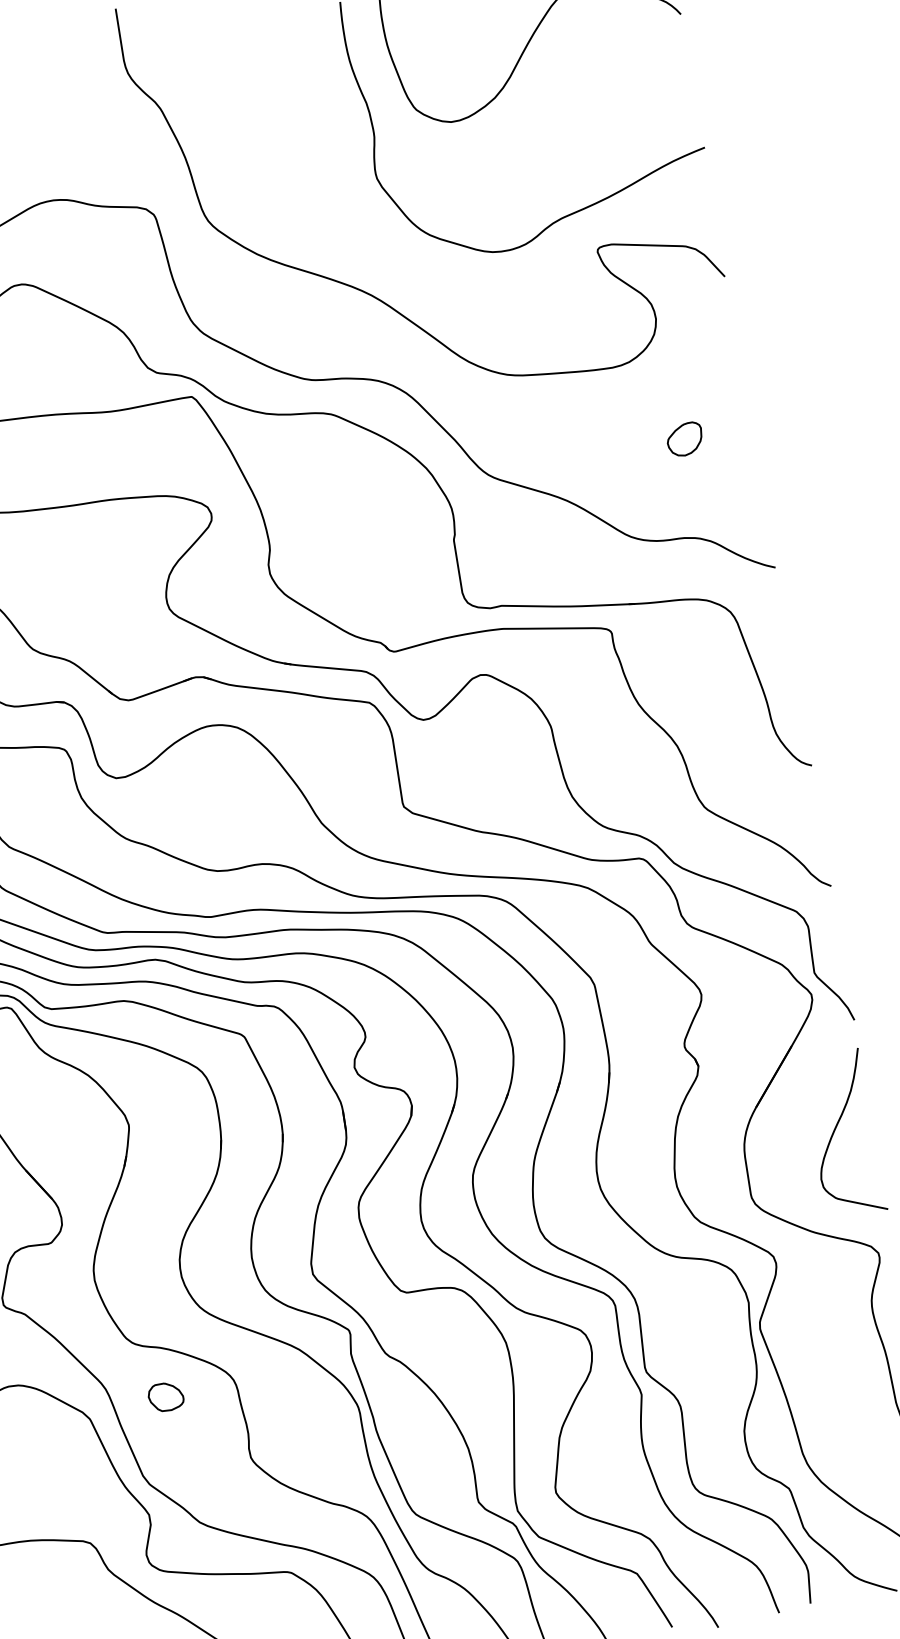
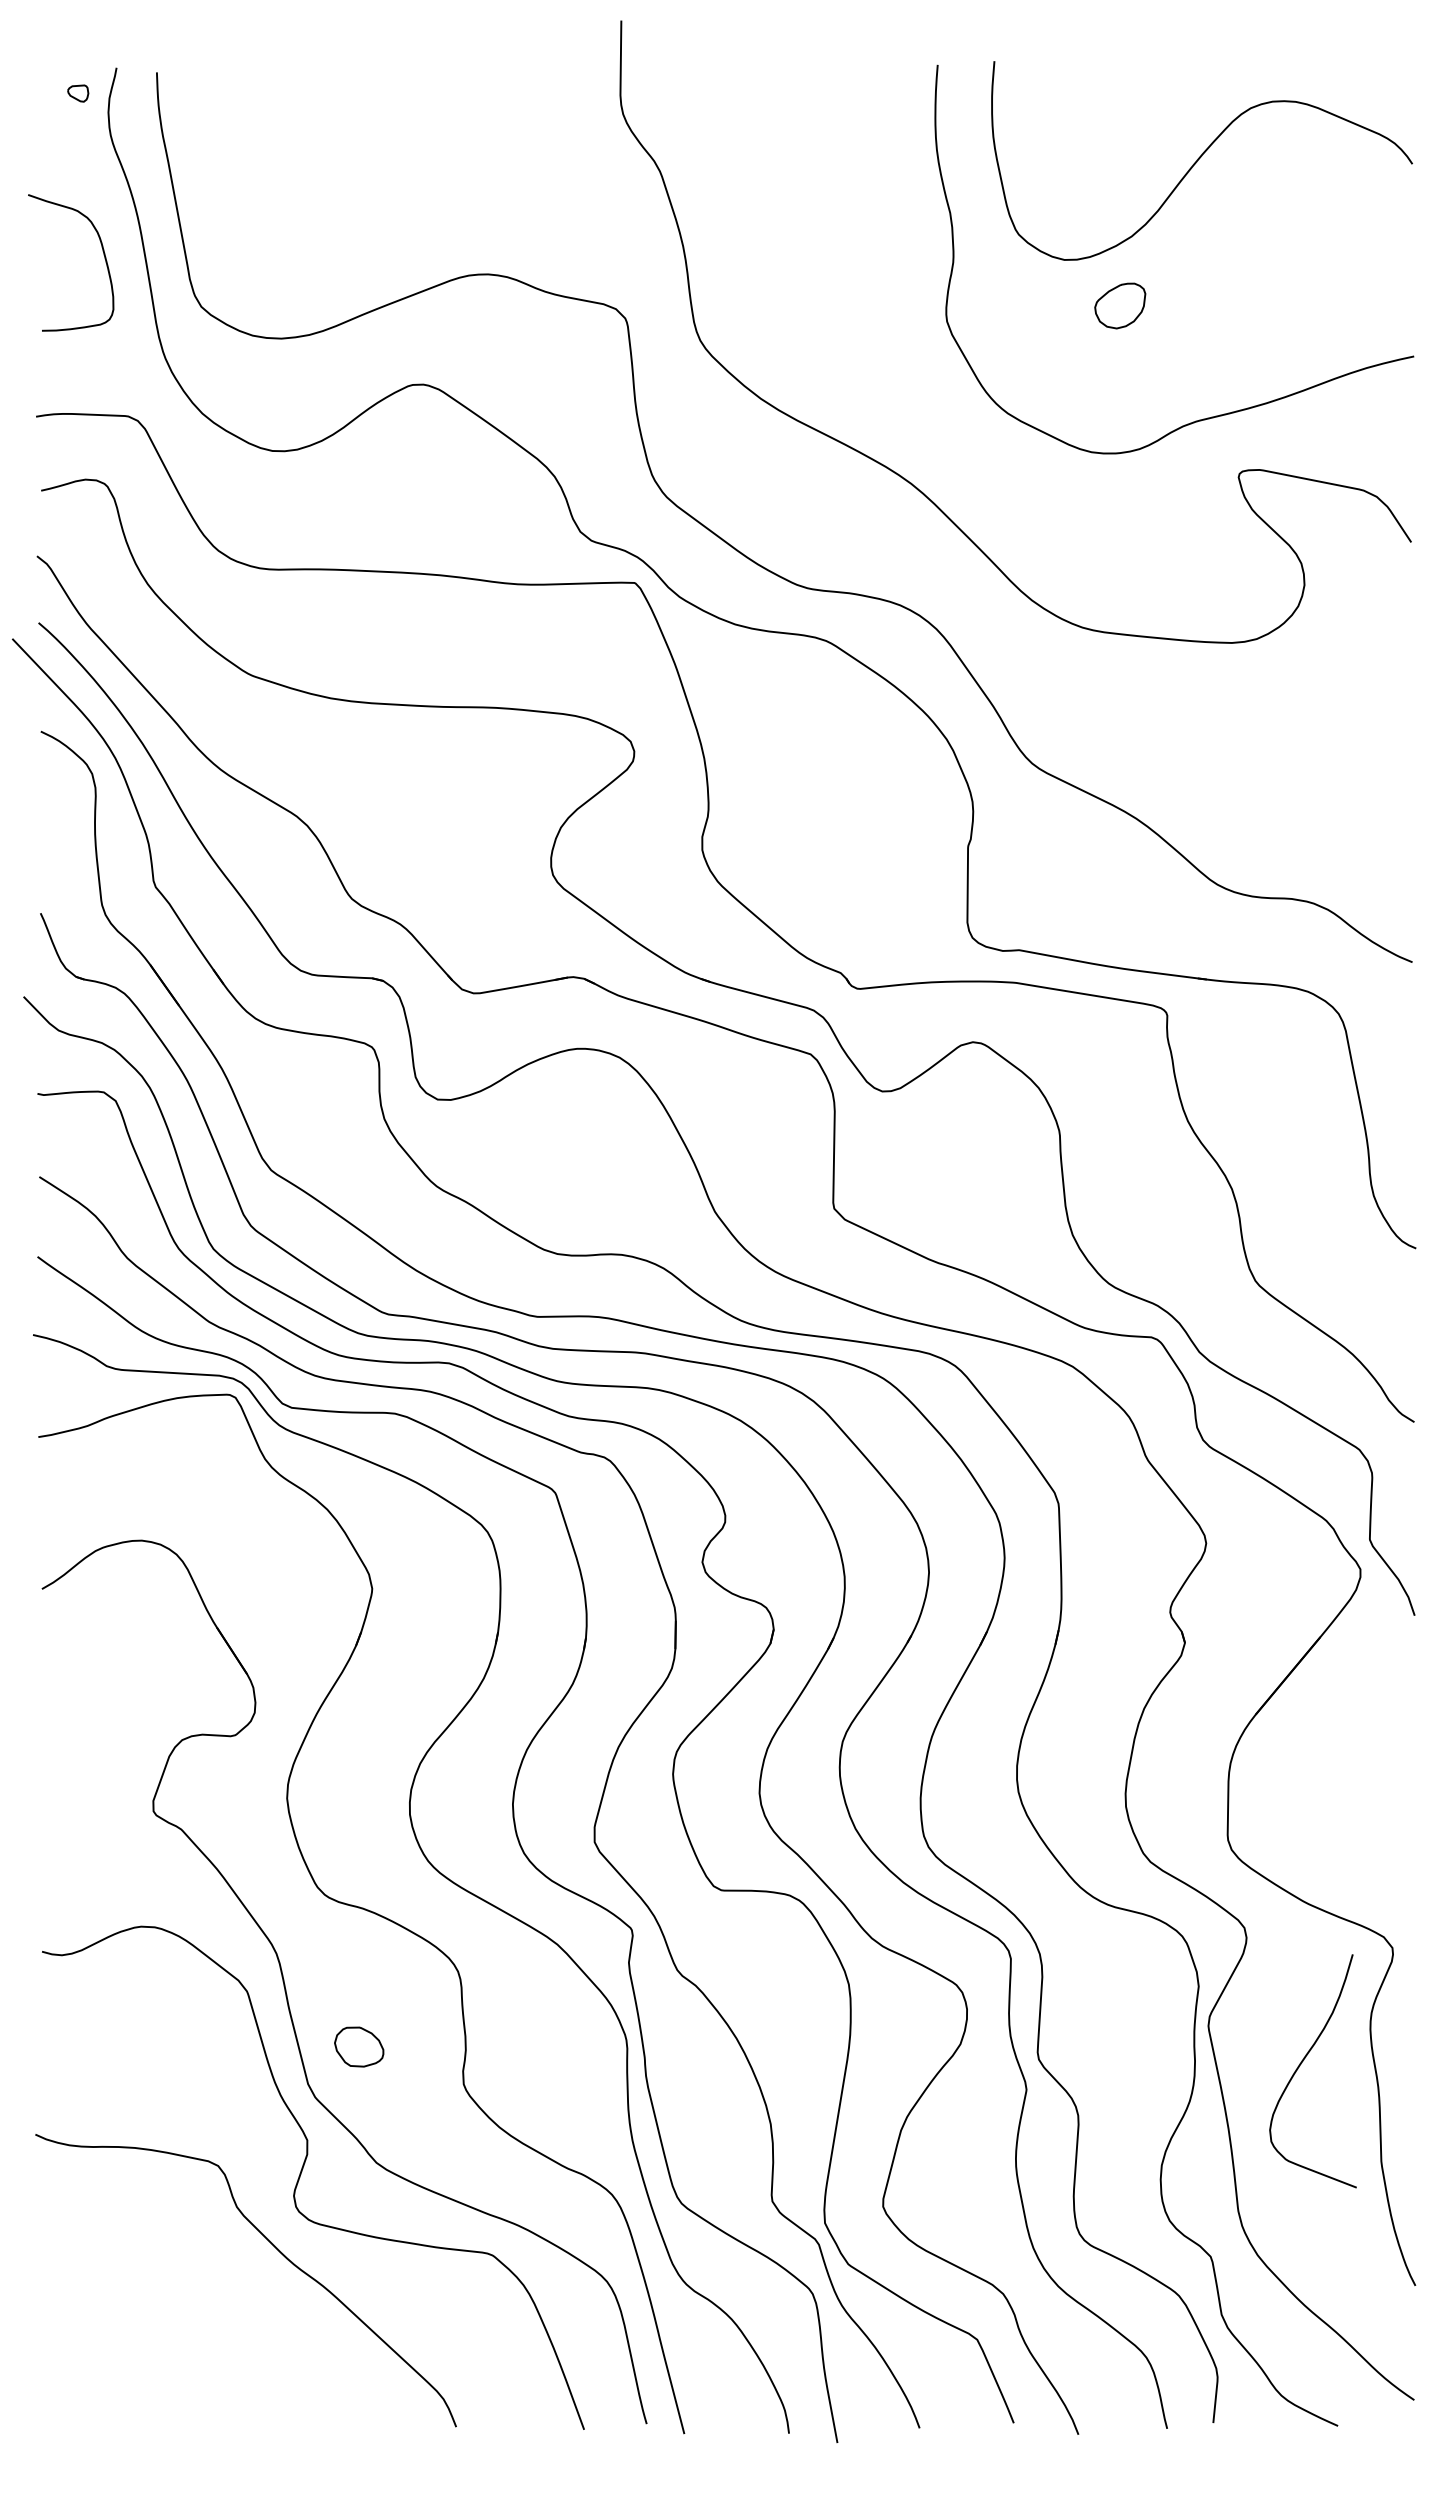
part: (685, 439) -> (1120, 305), moved
curve: (835, 1130) -> (1301, 2064), moved
part: (166, 1396) -> (359, 2046), moved

